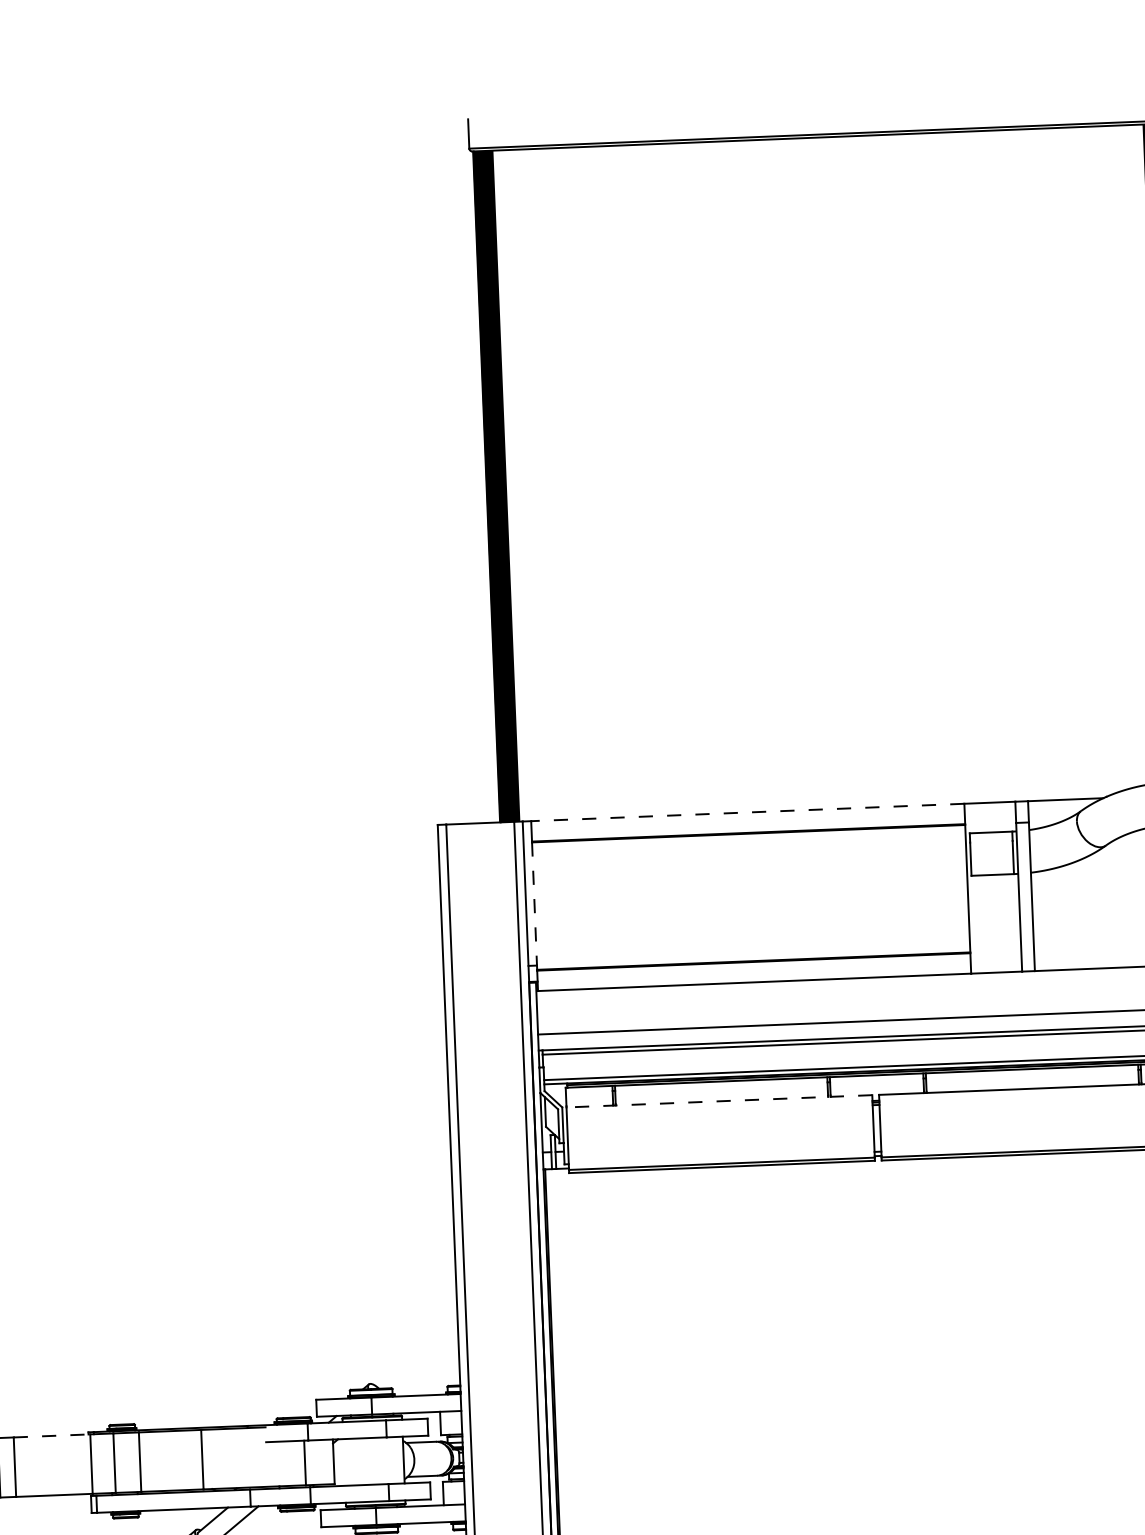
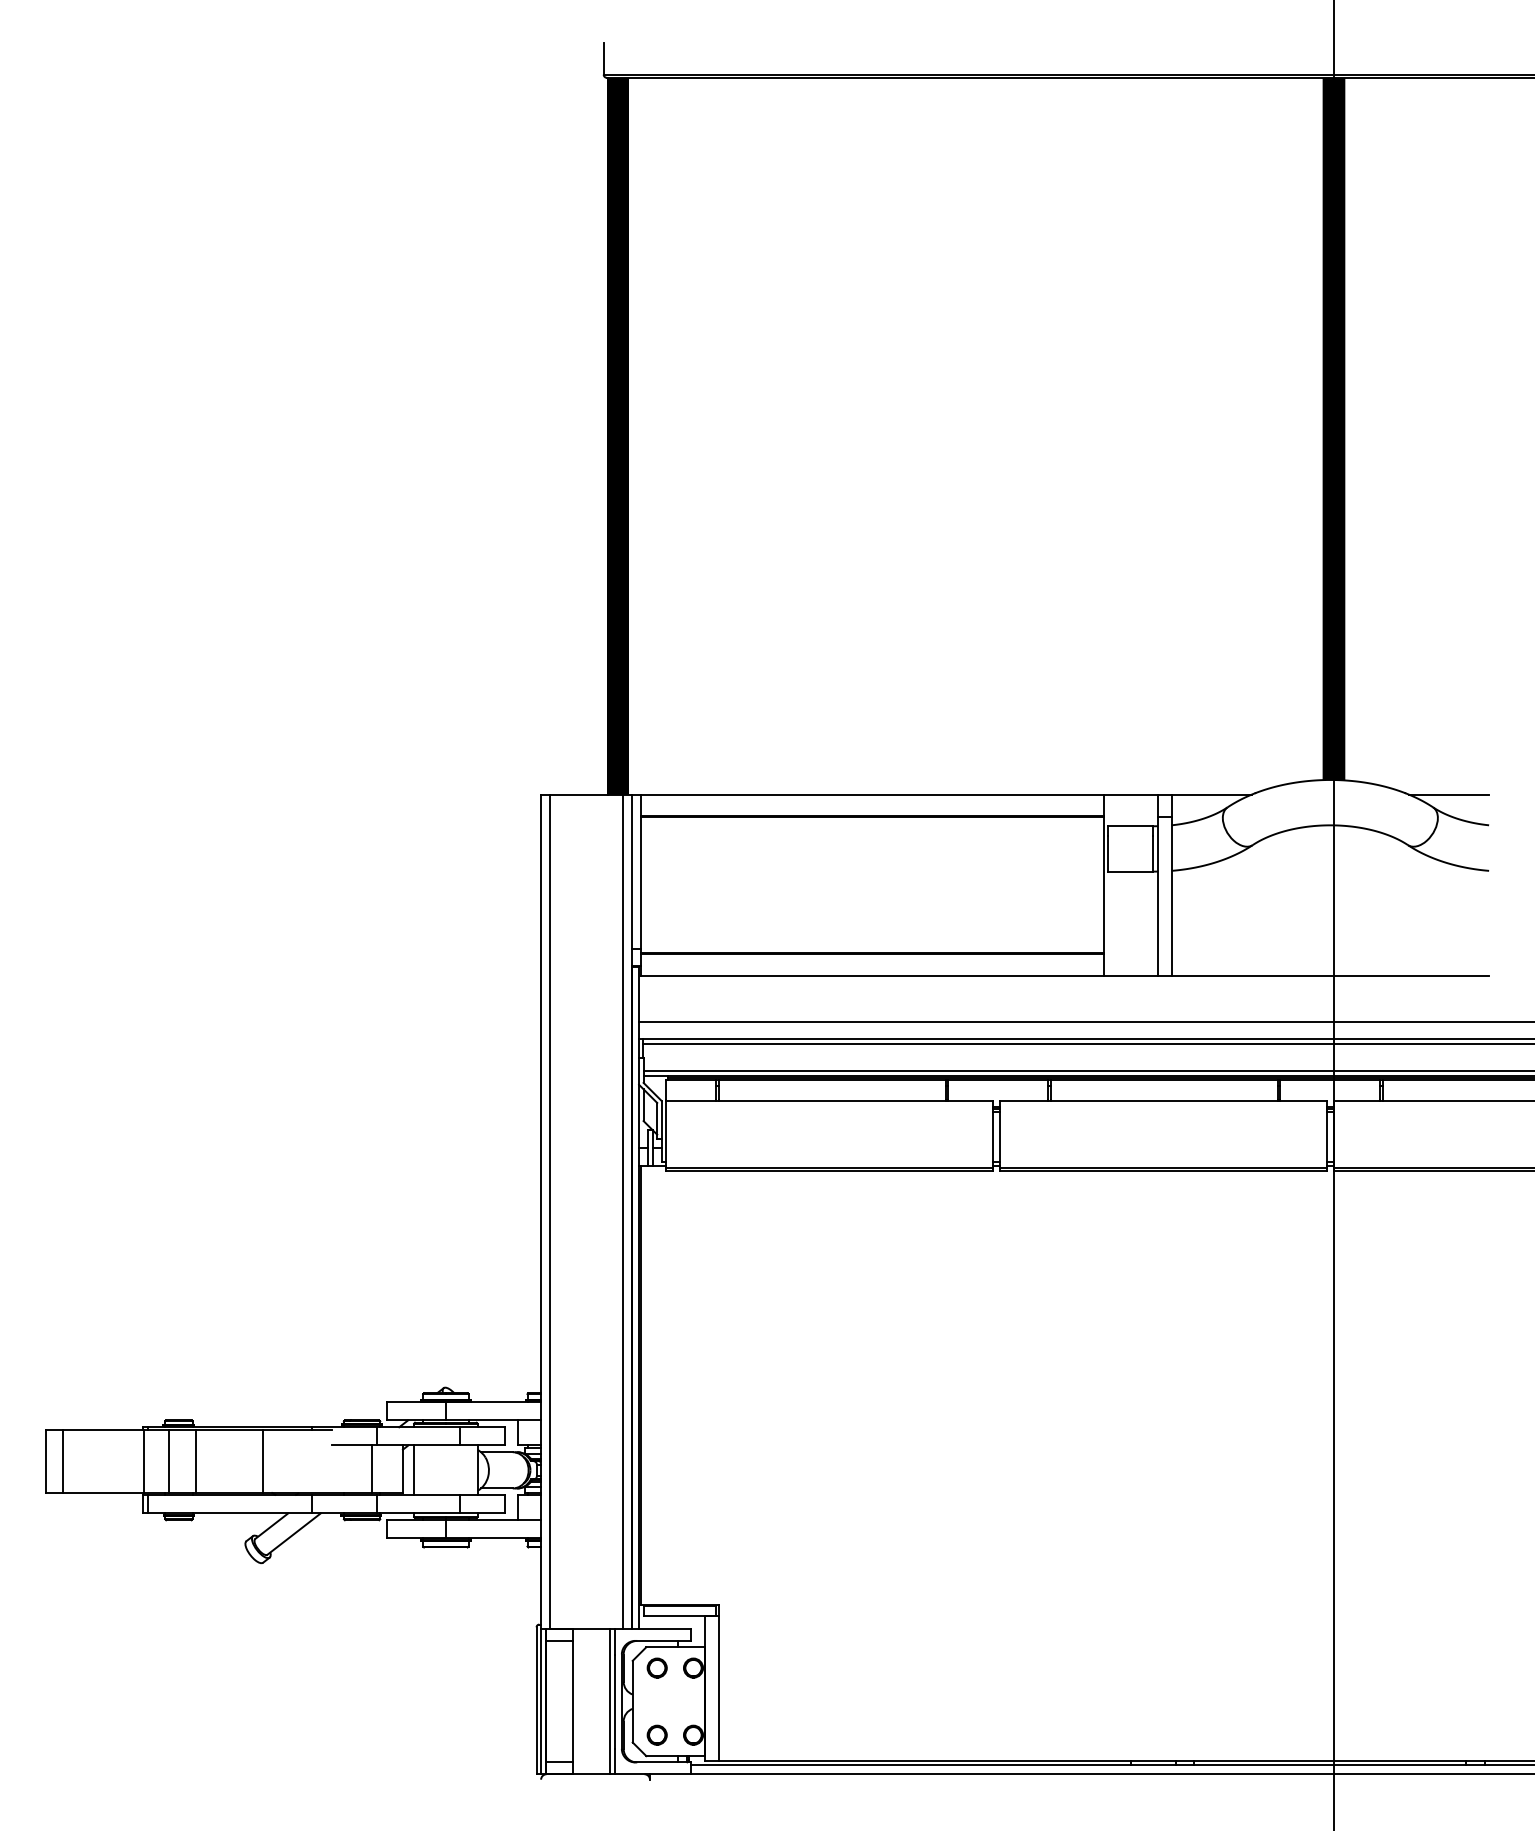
line: (747, 812) -> (871, 794), dashed -> solid
line: (534, 906) -> (640, 885), dashed -> solid
line: (719, 1101) -> (829, 1101), dashed -> solid
line: (51, 1435) -> (103, 1429), dashed -> solid
line: (344, 1462) -> (414, 1470), added

